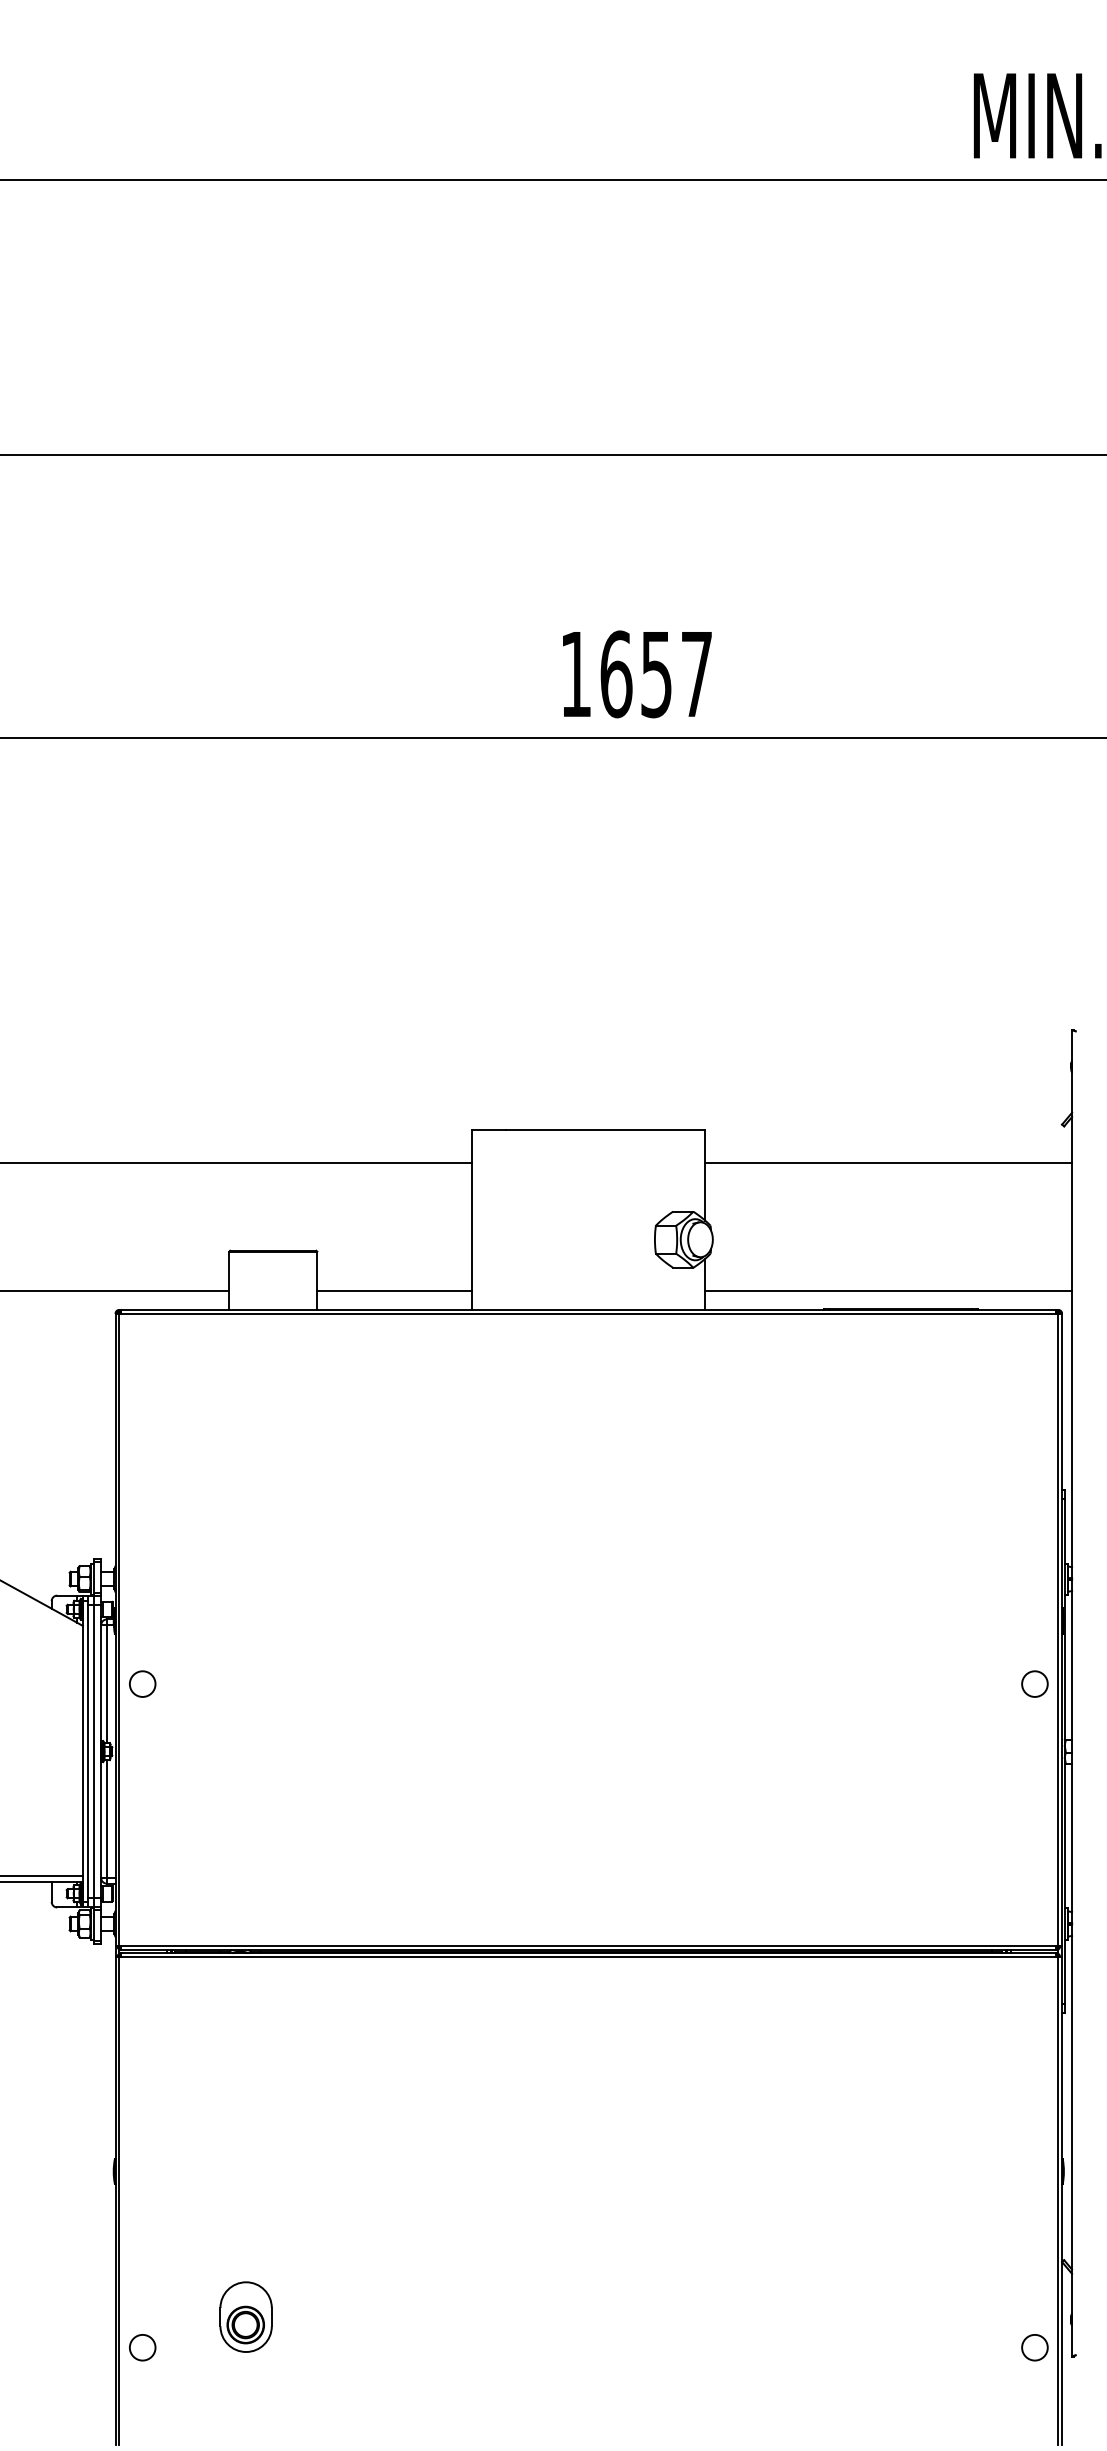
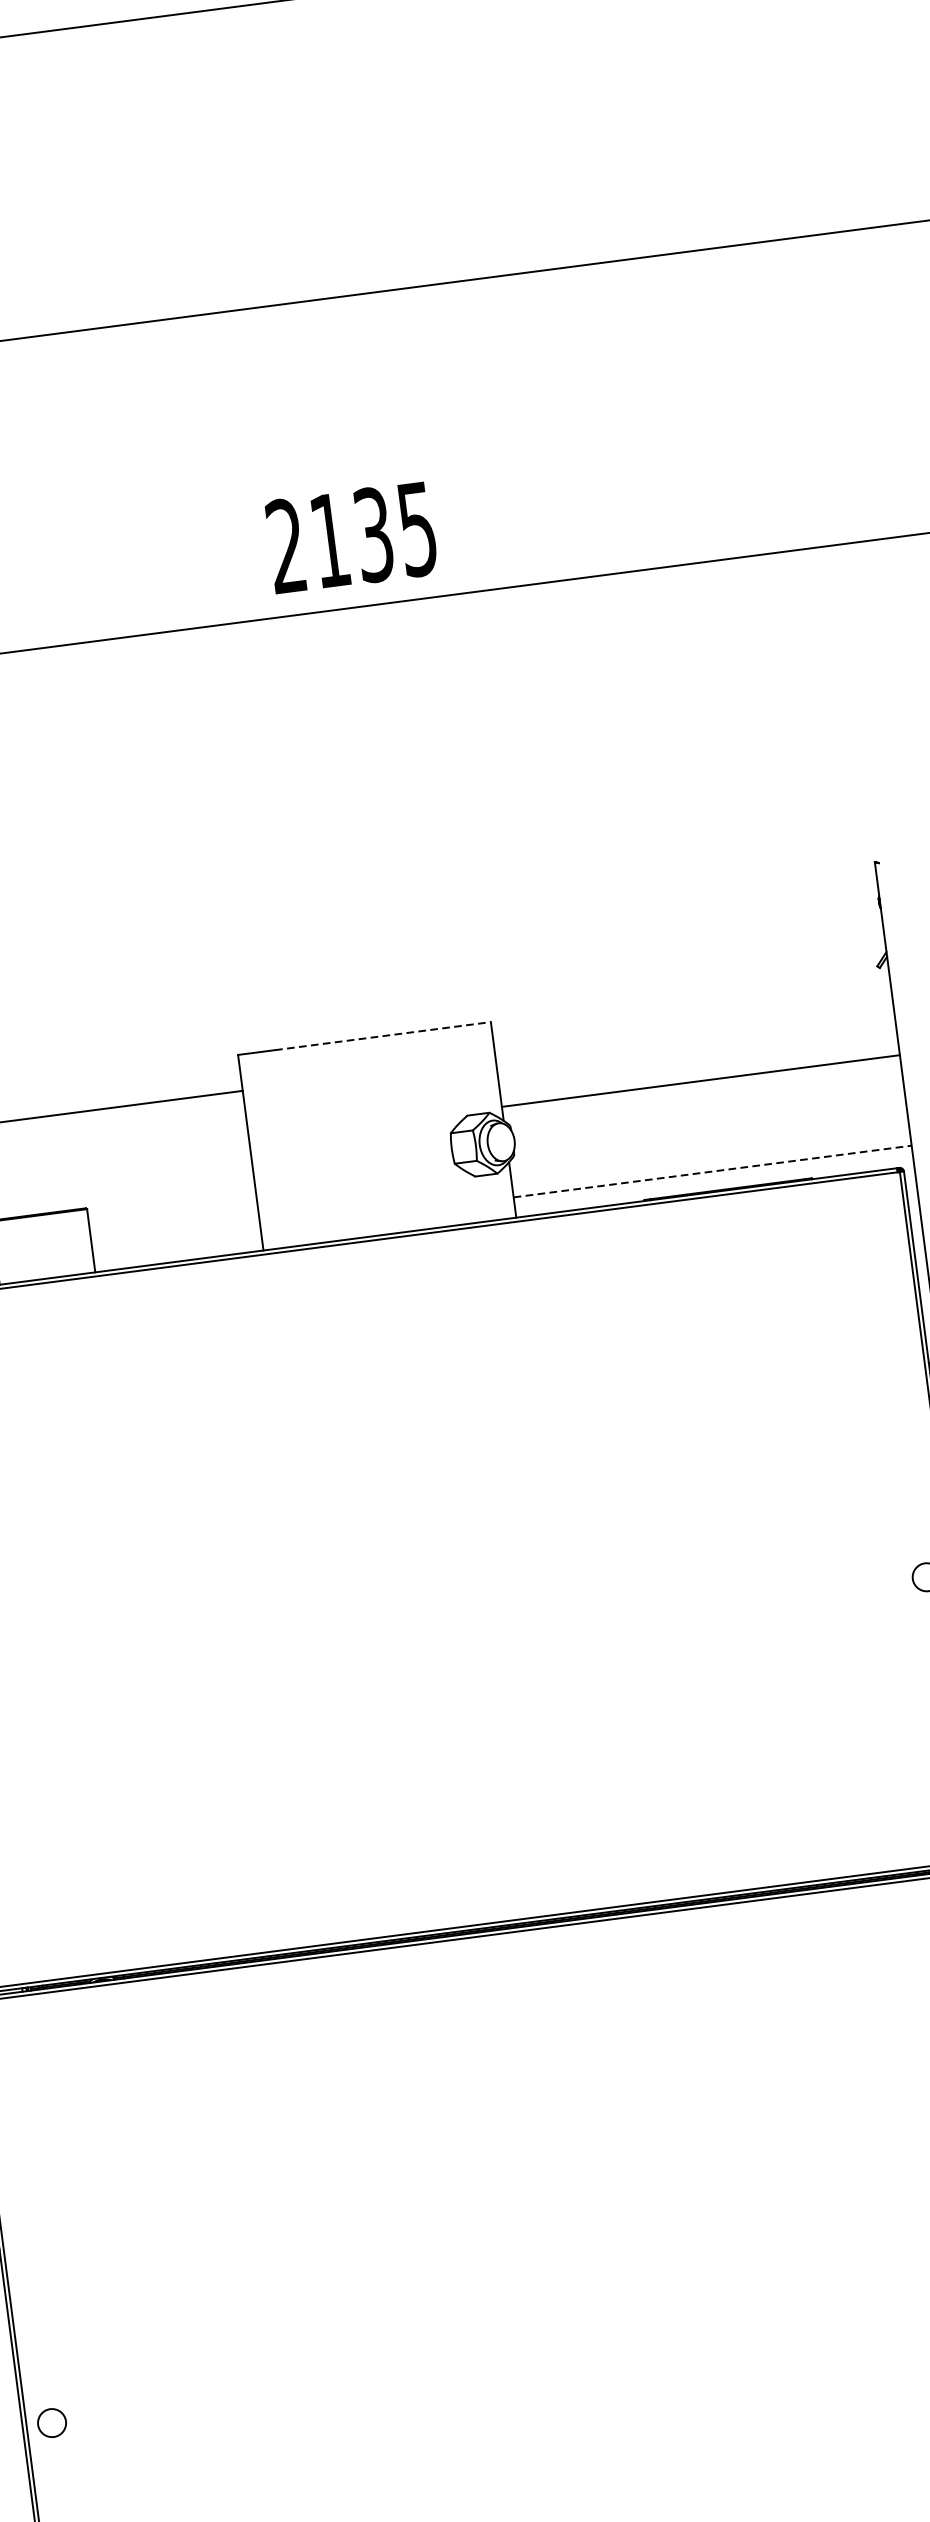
text: (635, 674) -> (351, 538), 1657 -> 2135
line: (606, 1129) -> (383, 1035), solid -> dashed
line: (888, 1162) -> (700, 1080), moved
line: (394, 1291) -> (176, 1241), removed
line: (889, 1291) -> (713, 1171), solid -> dashed
part: (245, 2316) -> (159, 2374), removed

